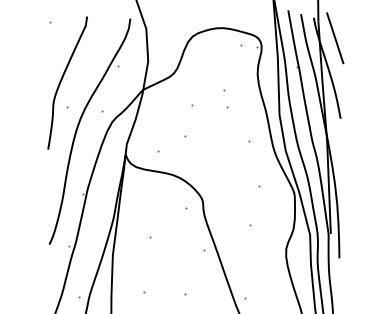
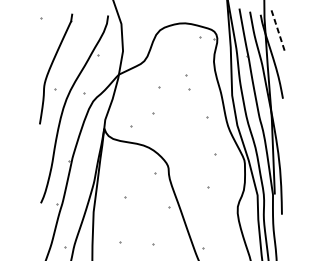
line: (335, 38) -> (278, 31), solid -> dashed

